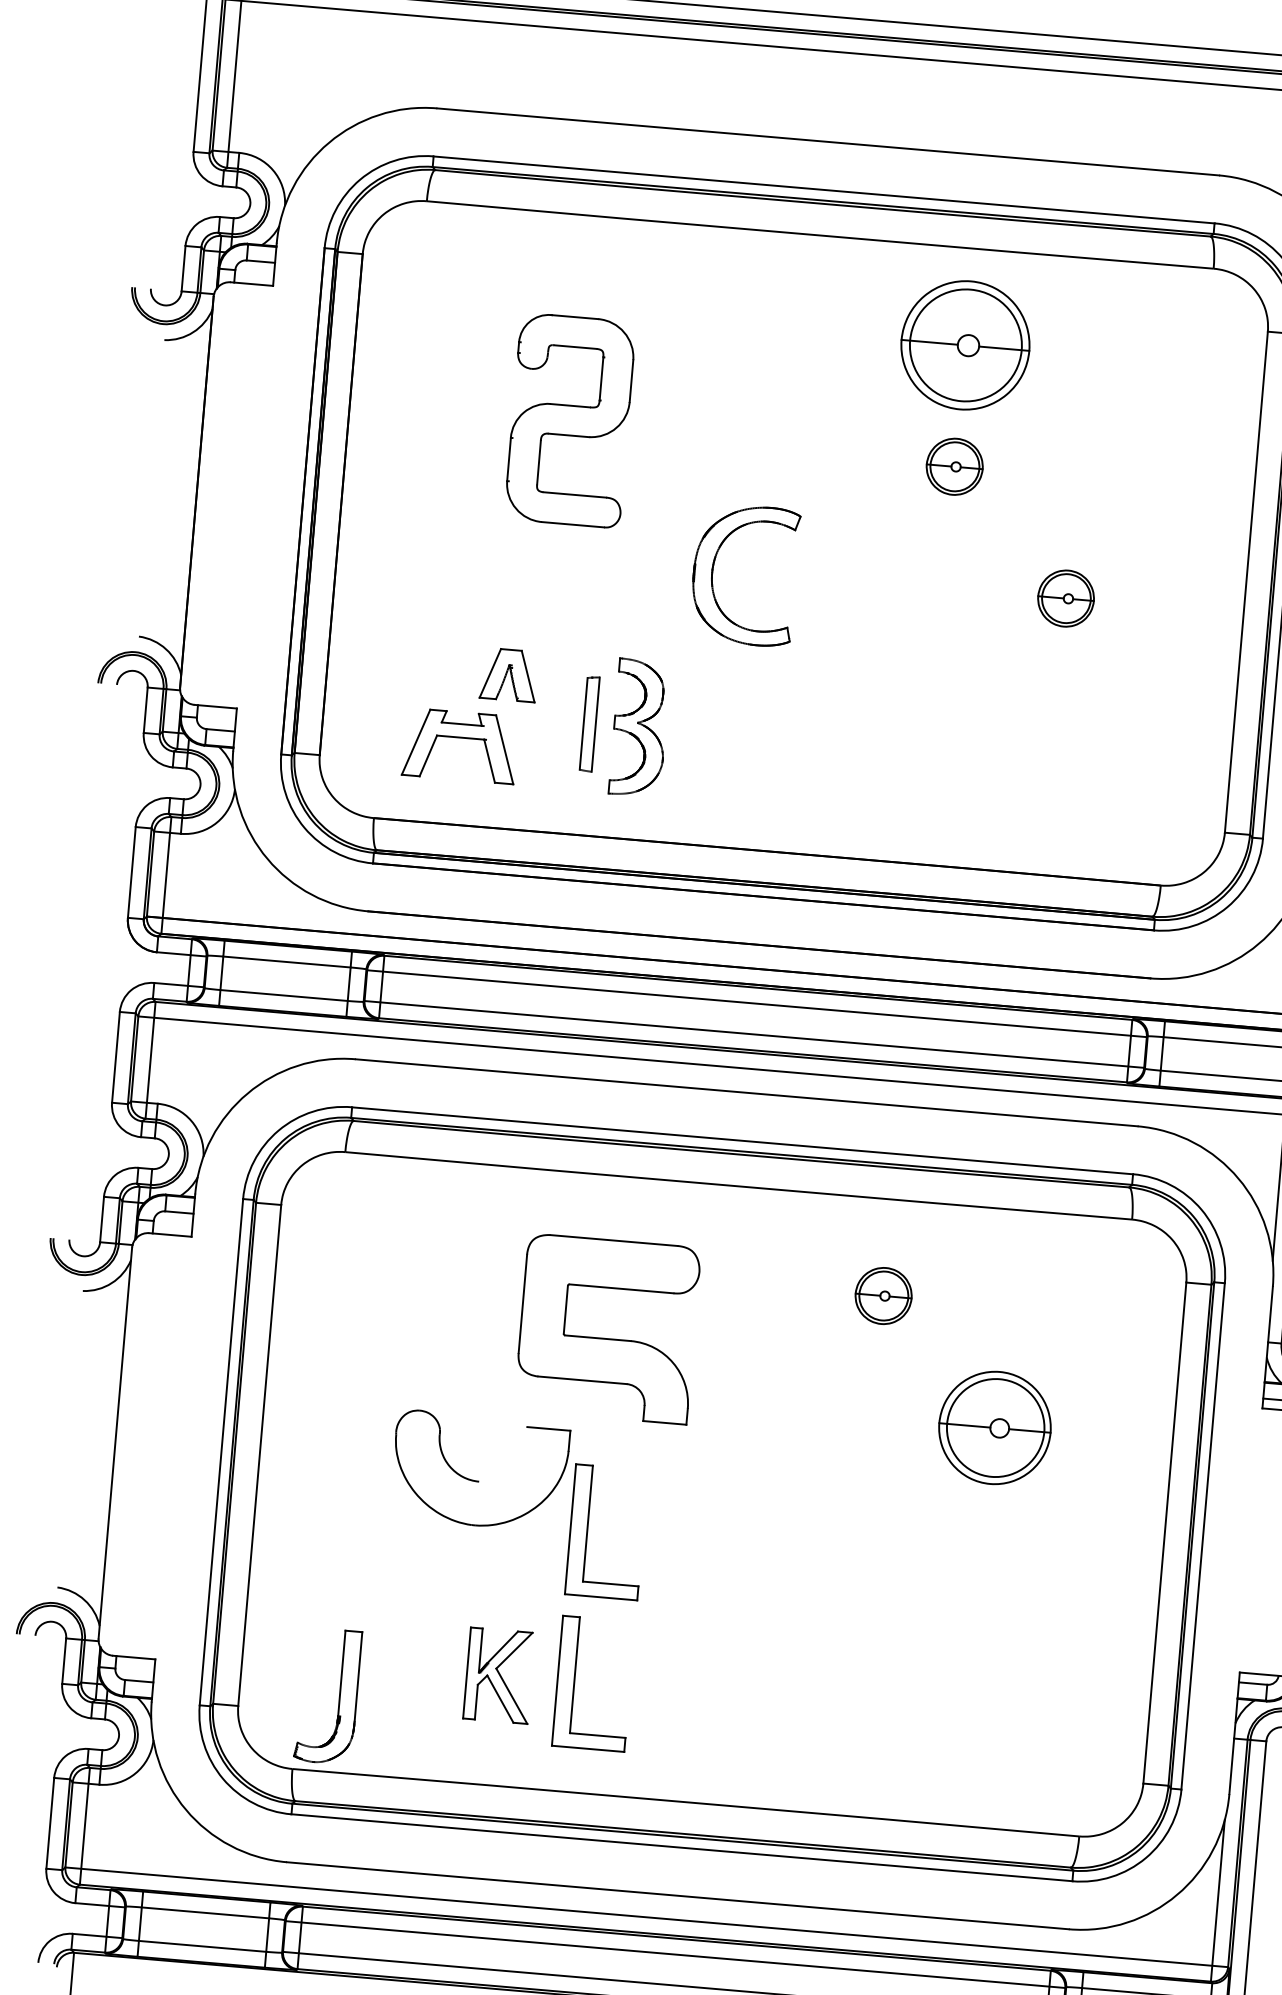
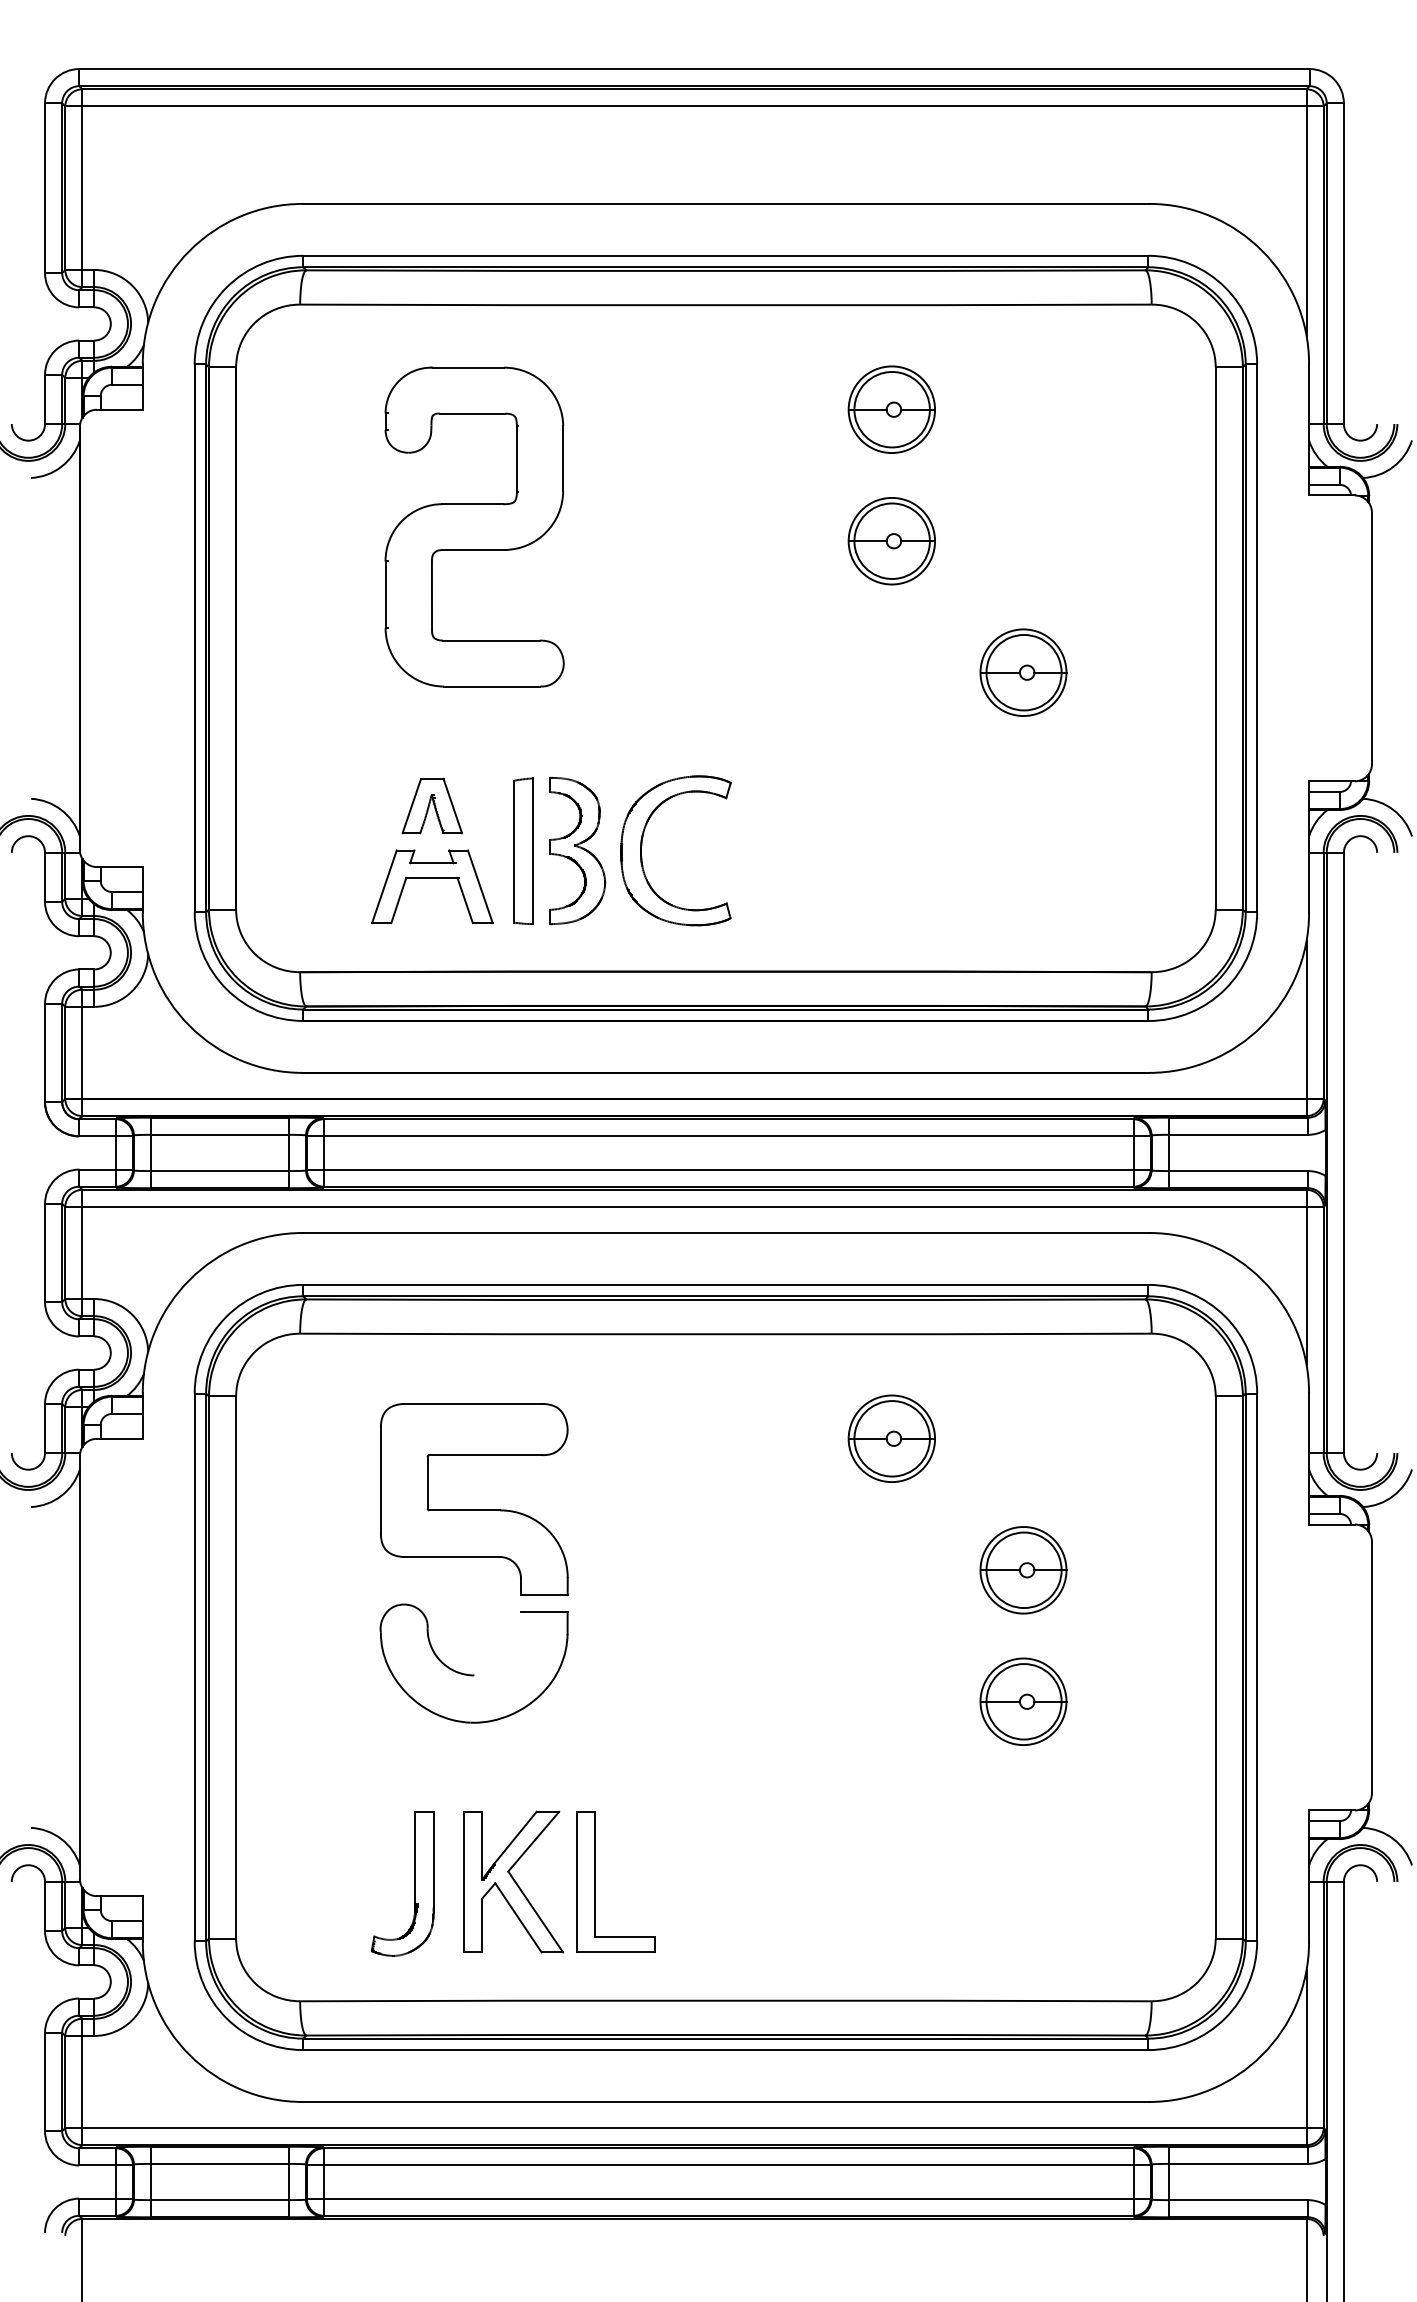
part: (964, 345) -> (891, 409), size x0.62
part: (570, 420) -> (474, 526), size x1.43
part: (954, 466) -> (891, 541), size x1.43
part: (714, 567) -> (642, 845), moved
part: (1066, 598) -> (1023, 672), size x1.43
part: (589, 724) -> (523, 851), size x1.43
part: (461, 738) -> (432, 878), moved
part: (883, 1295) -> (891, 1438), size x1.43
part: (607, 1338) -> (474, 1509), moved
part: (994, 1428) -> (1023, 1570), size x0.71
part: (587, 1530) -> (595, 1717), removed
part: (984, 1549) -> (1023, 1701), added
part: (499, 1675) -> (513, 1881), size x1.43
part: (338, 1696) -> (414, 1883), moved

